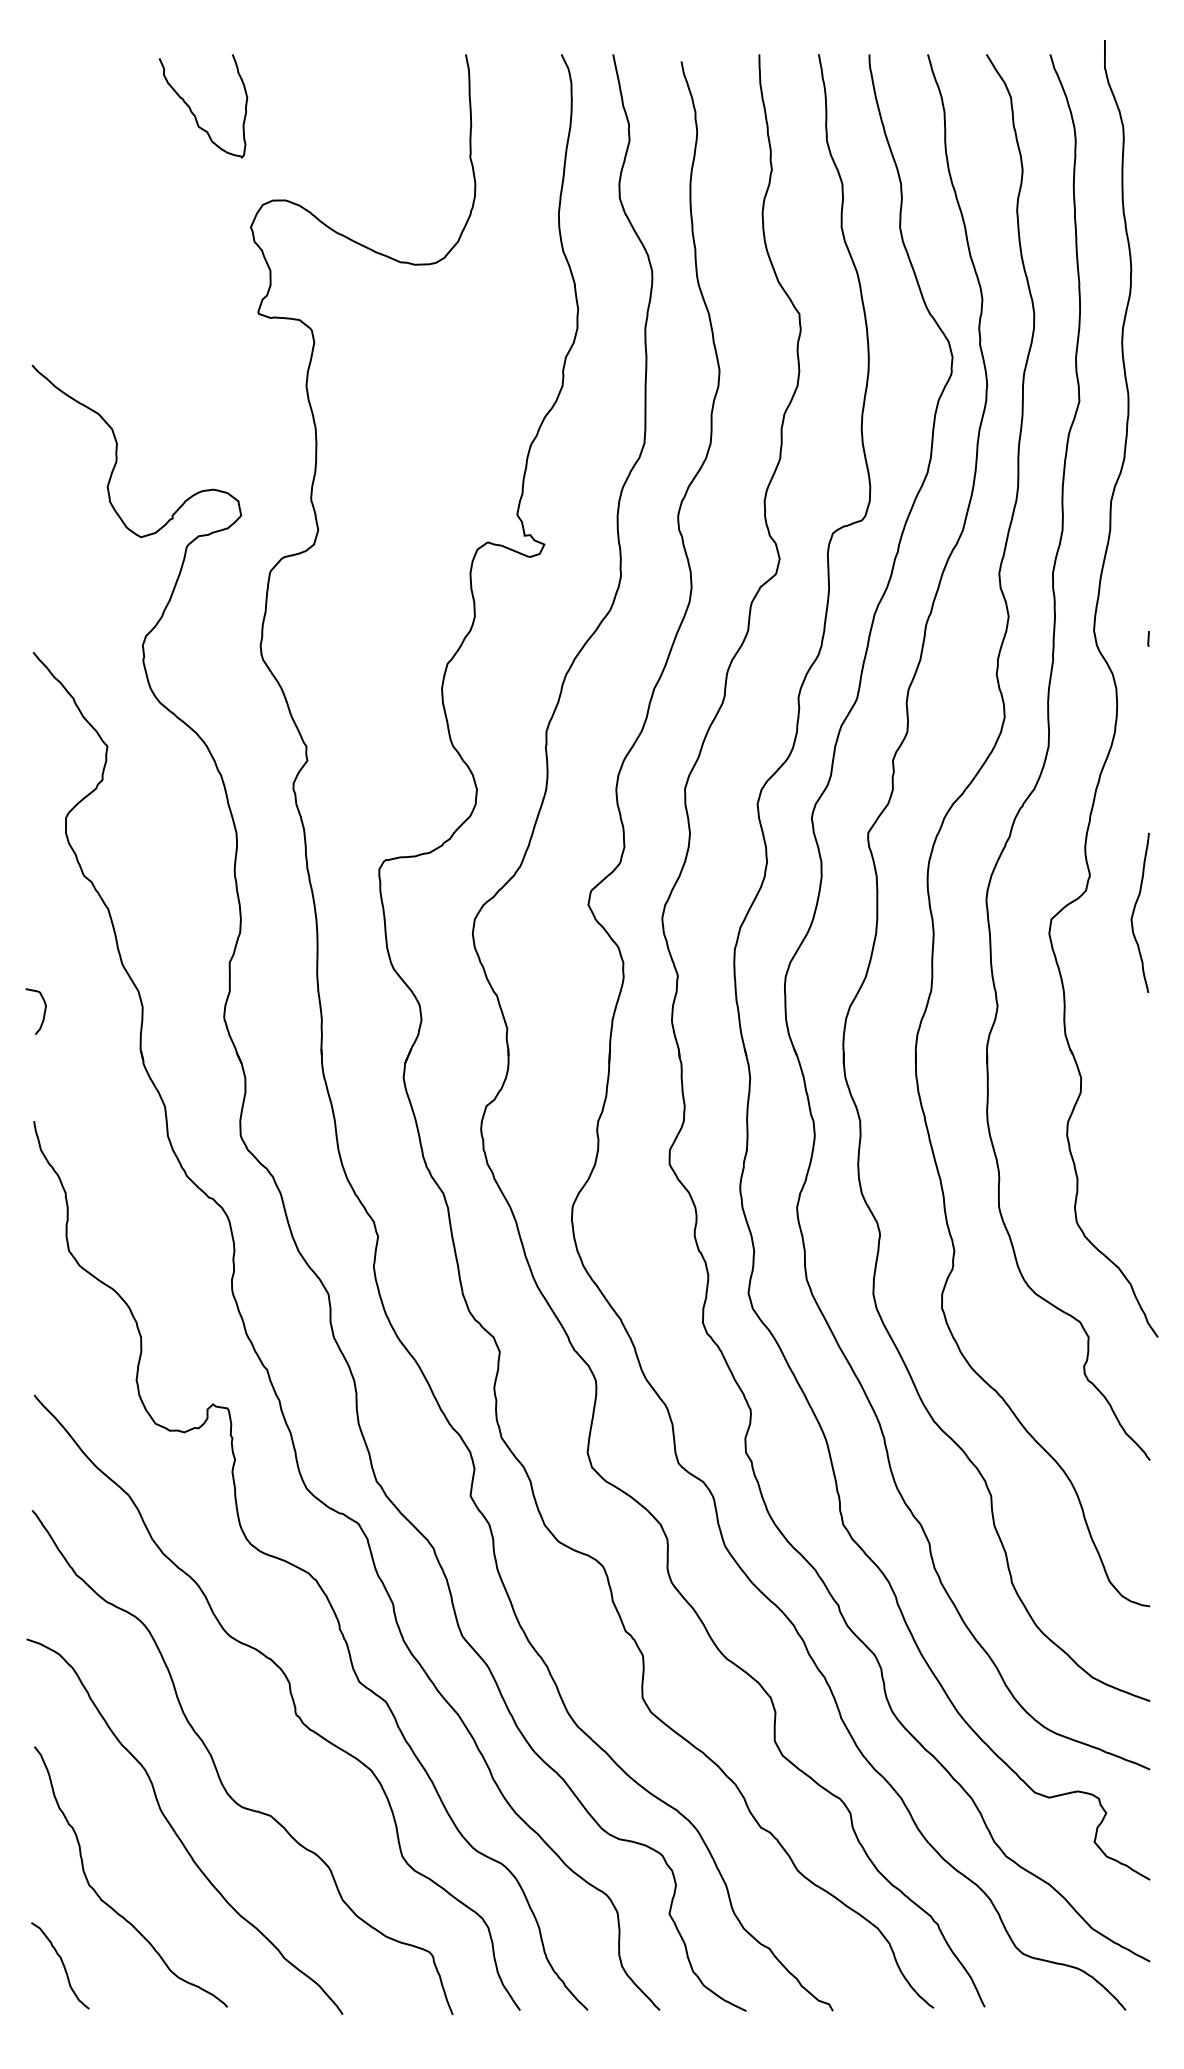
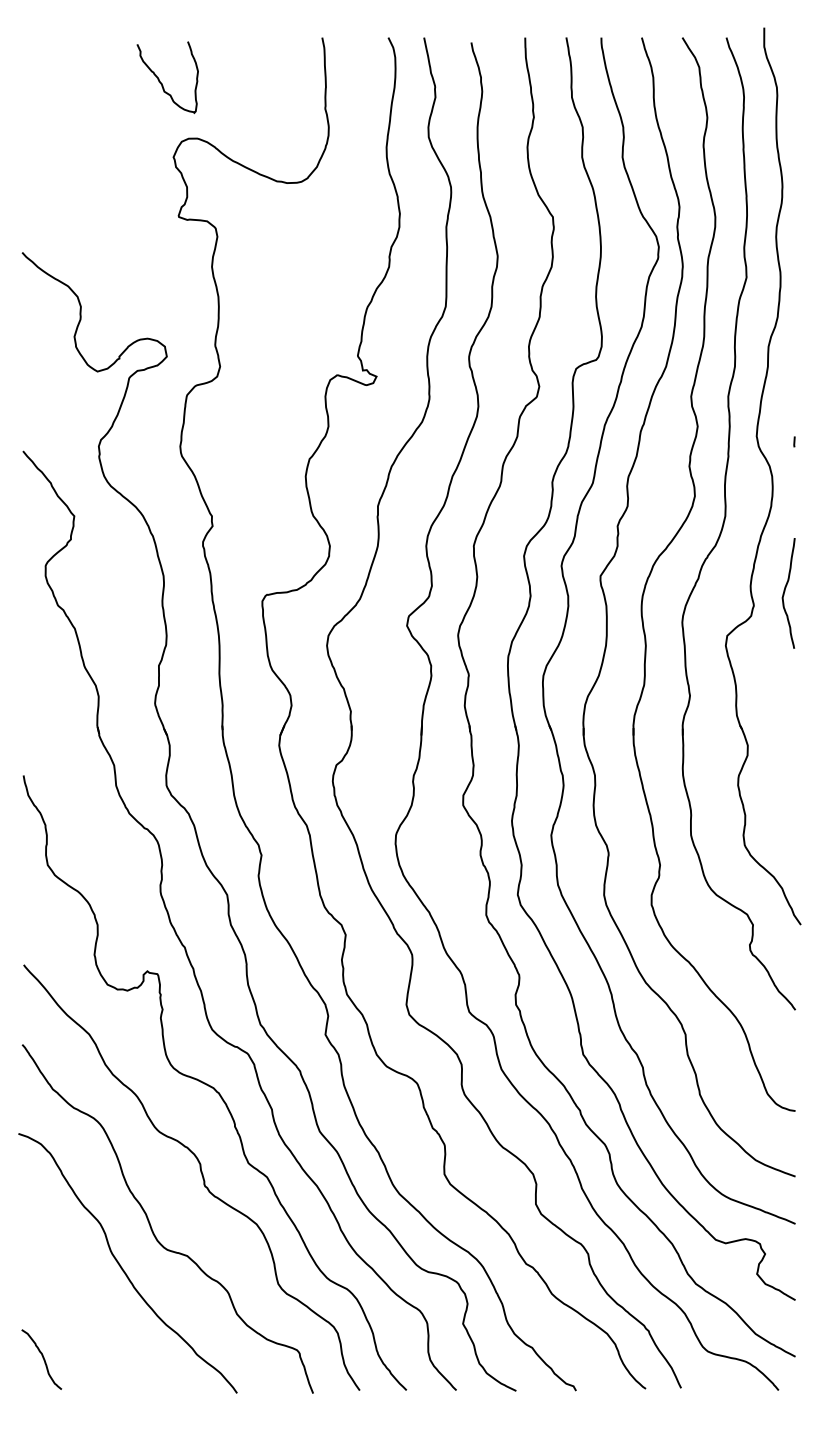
curve: (192, 110) -> (160, 80), moved
curve: (1135, 910) -> (785, 591), moved
curve: (42, 1015) -> (29, 702), removed
curve: (110, 1904) -> (76, 1317), removed

